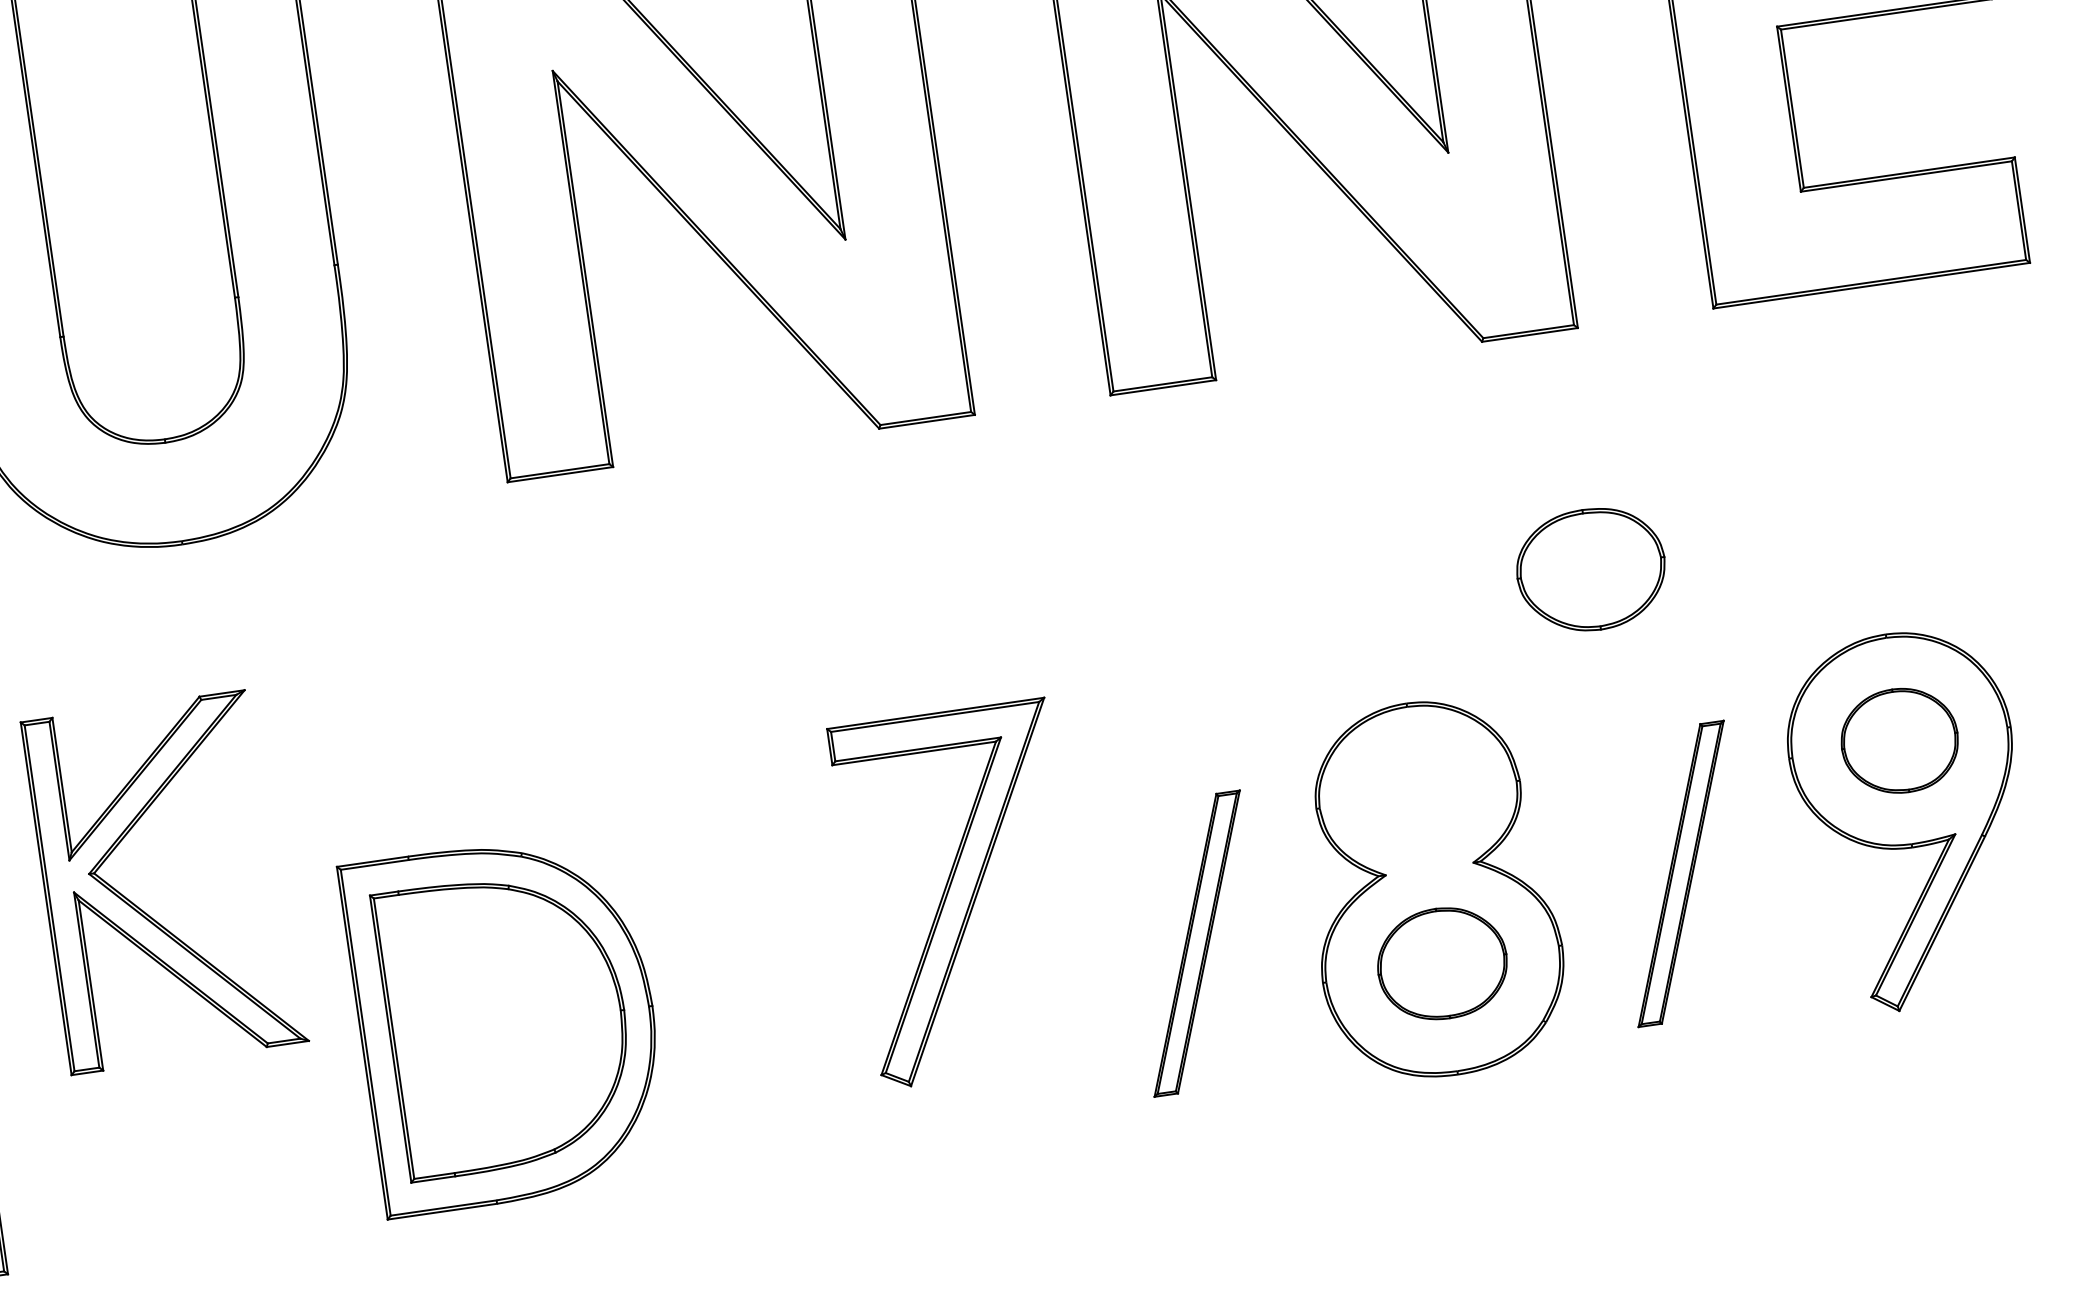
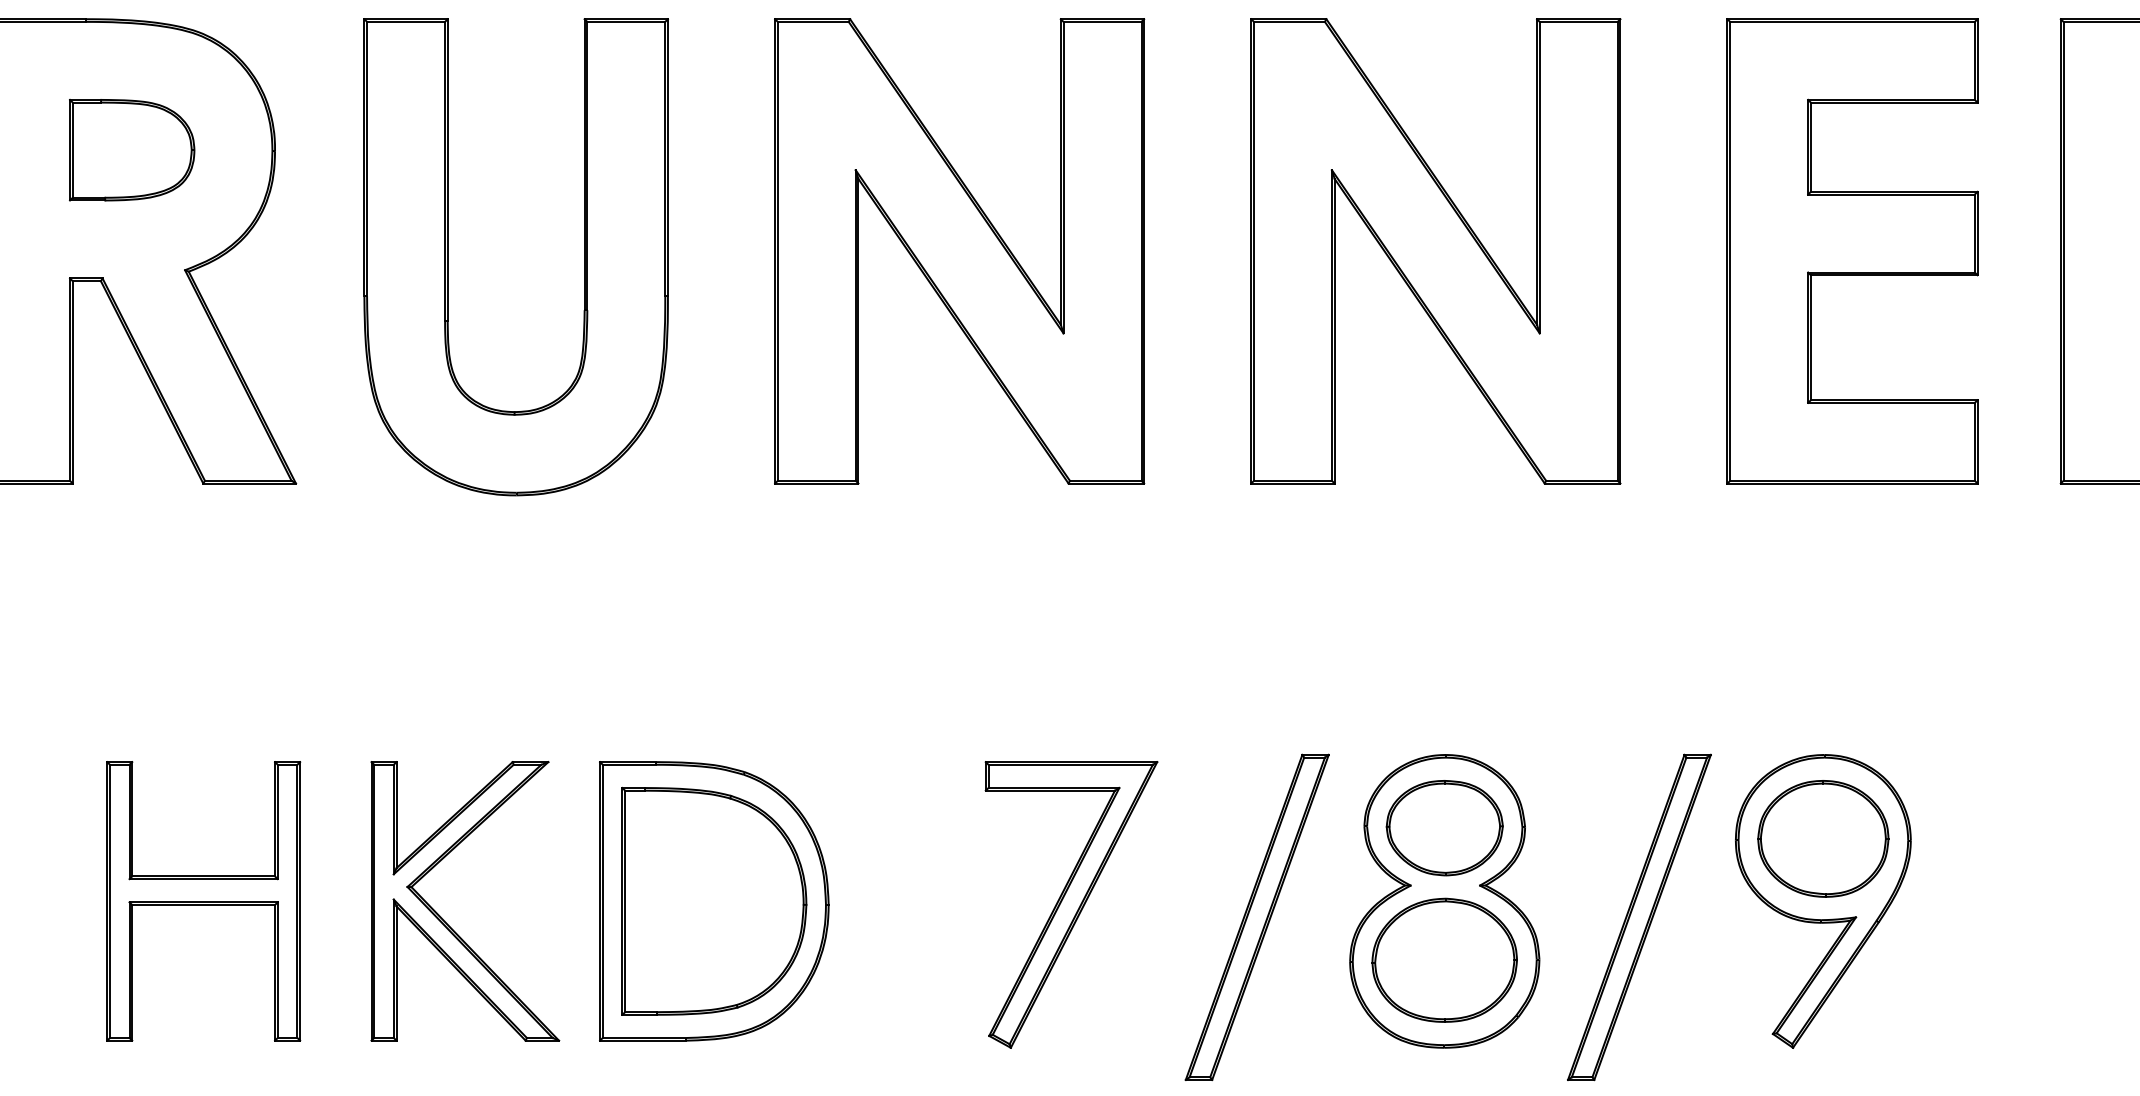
part: (1590, 570) -> (1444, 828), moved
part: (1899, 740) -> (1823, 838), size x1.43
part: (1681, 873) -> (1639, 917), size x1.43
part: (961, 893) -> (1071, 904), moved
part: (138, 906) -> (442, 917), moved
part: (1196, 943) -> (1256, 917), size x1.43
part: (1442, 962) -> (1444, 959), size x1.43

